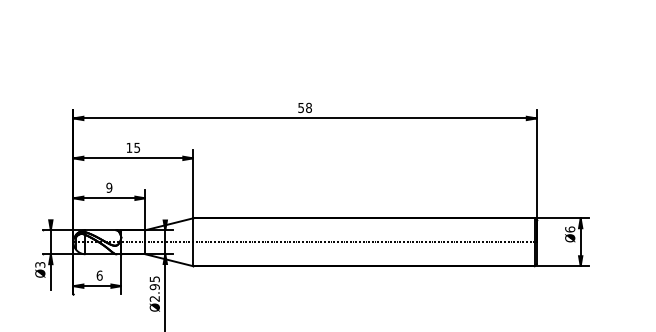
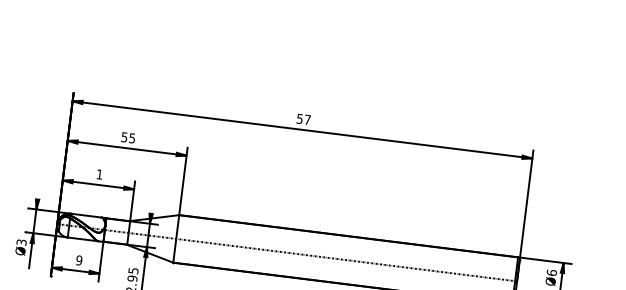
text: (308, 107) -> (307, 119), 58 -> 57
text: (129, 147) -> (124, 137), 15 -> 55
text: (109, 187) -> (99, 174), 9 -> 1
text: (99, 275) -> (79, 260), 6 -> 9

